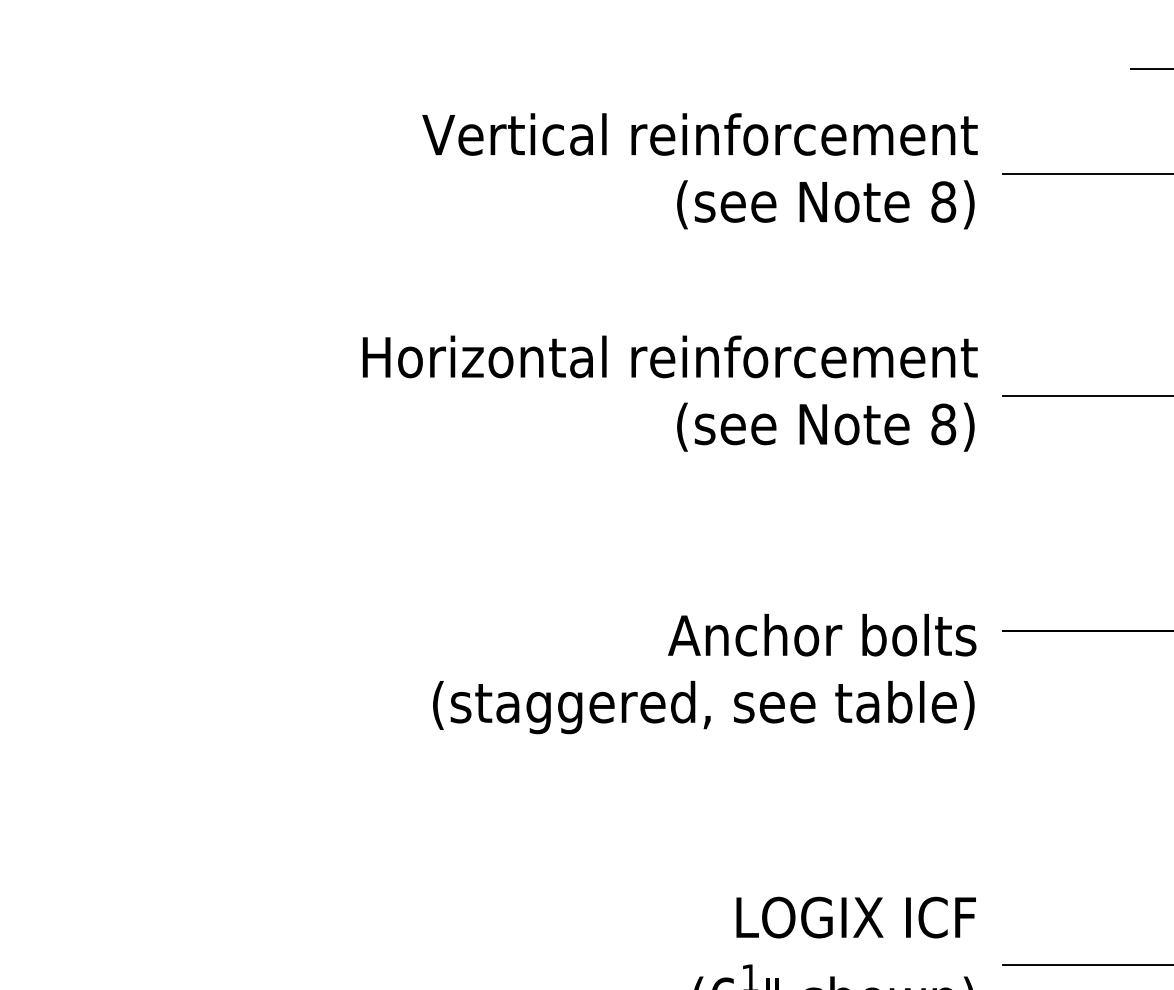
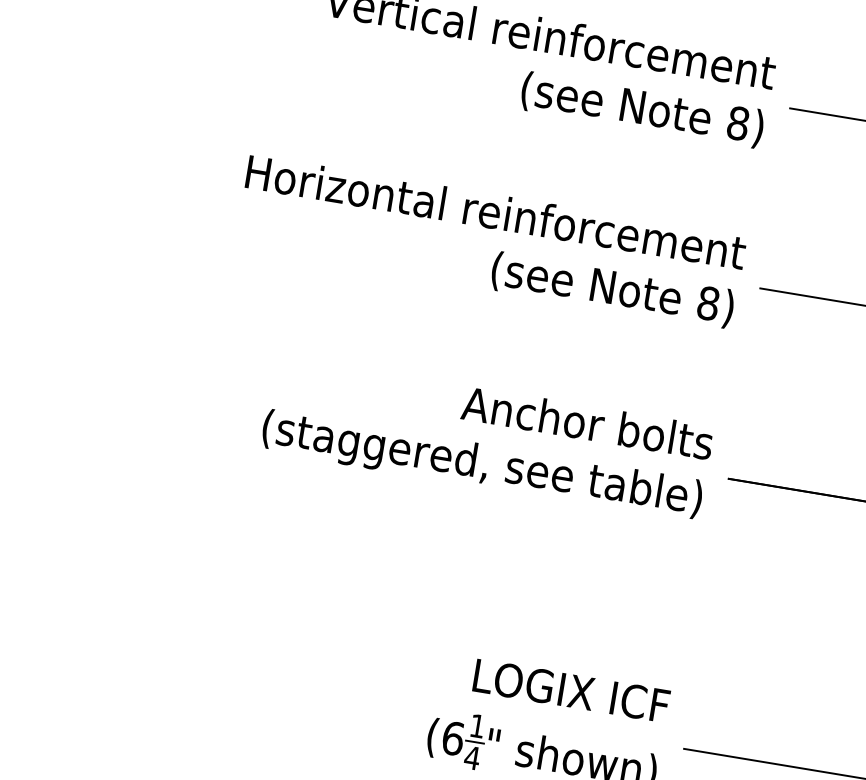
text: (704, 673) -> (487, 438), moved

